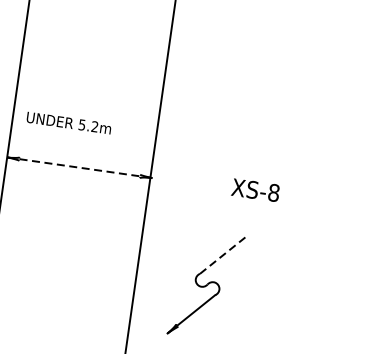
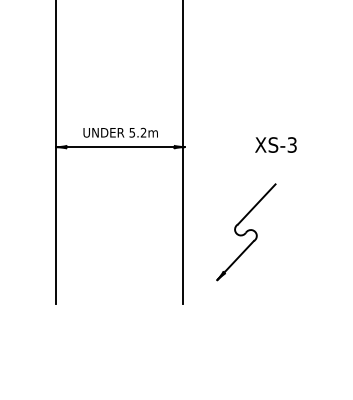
text: (68, 122) -> (120, 132), moved
line: (80, 168) -> (121, 147), dashed -> solid
text: (273, 192) -> (291, 144), XS-8 -> XS-3
line: (225, 254) -> (257, 204), dashed -> solid

